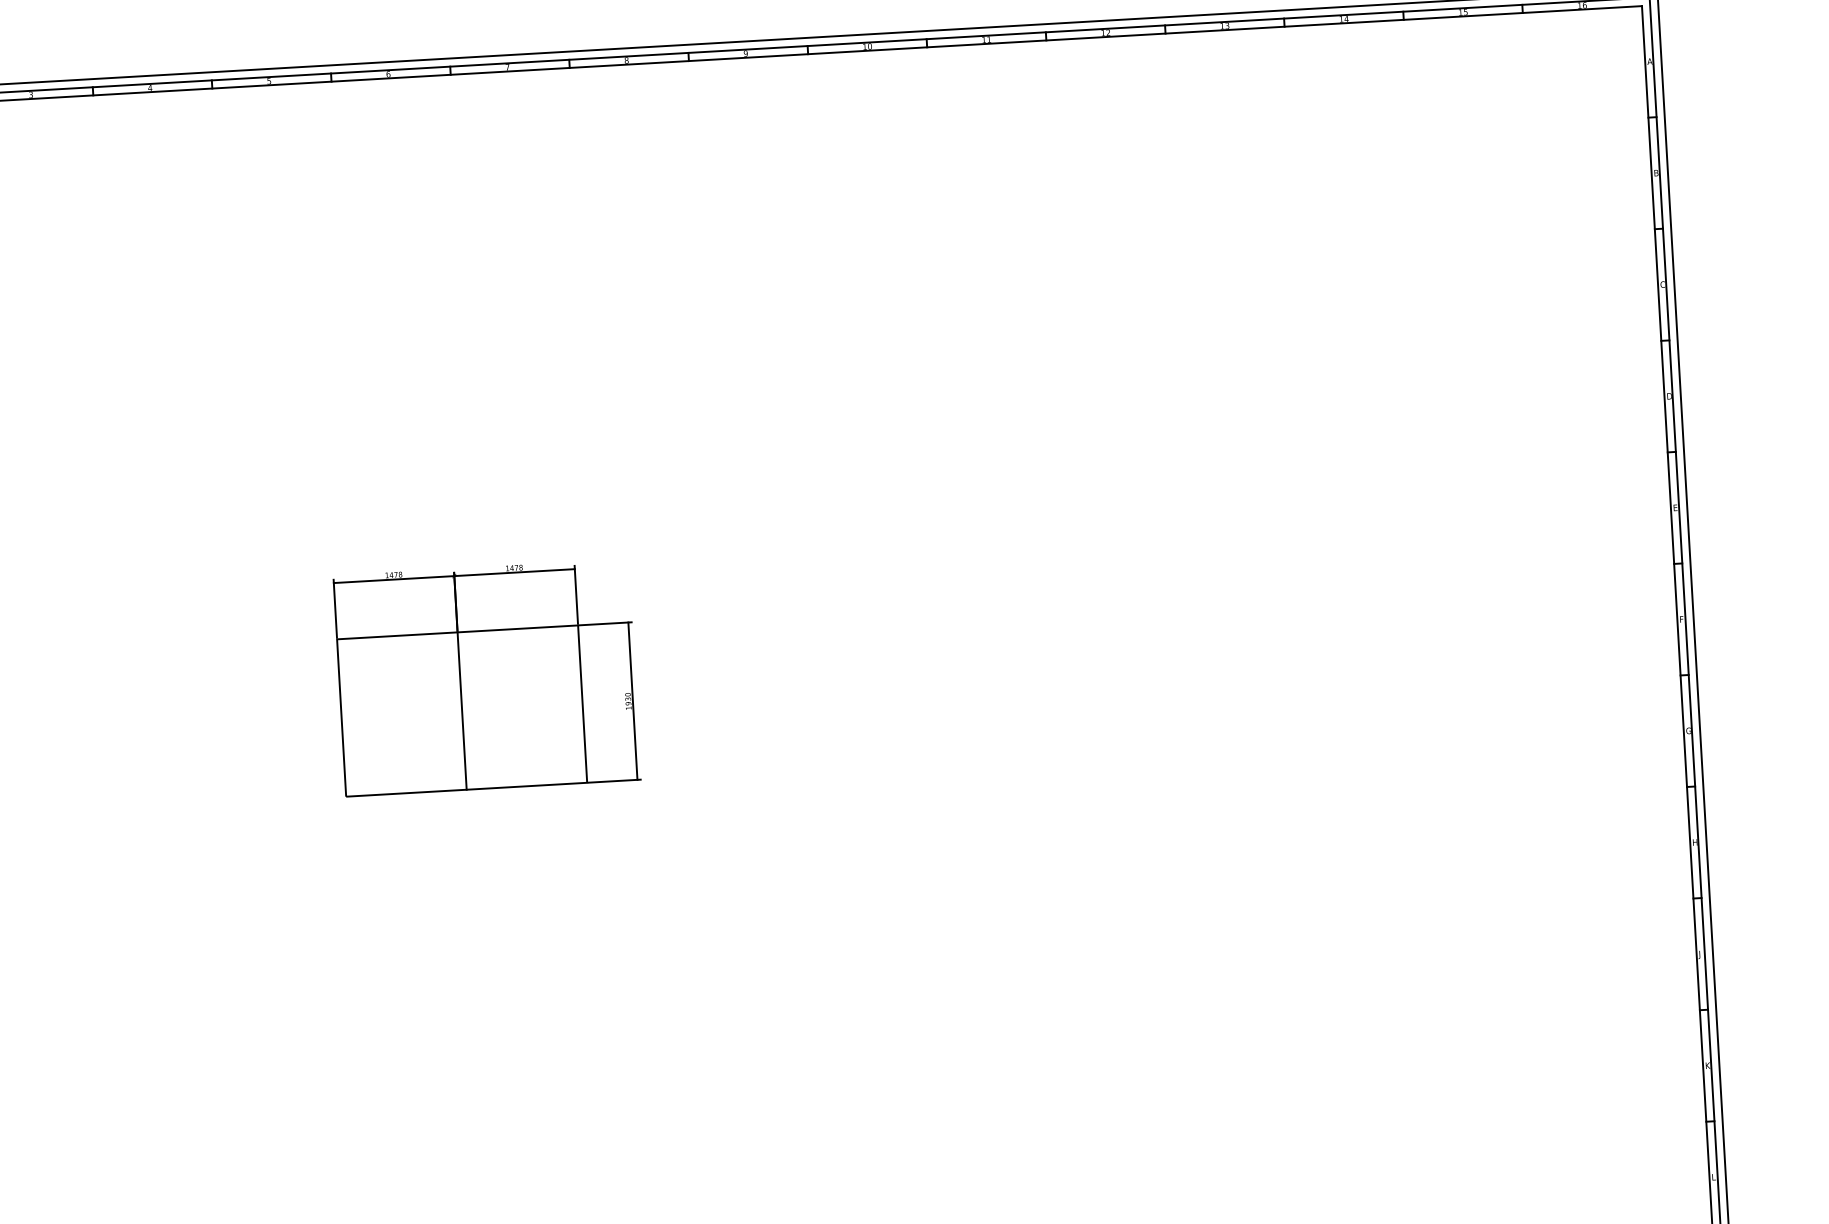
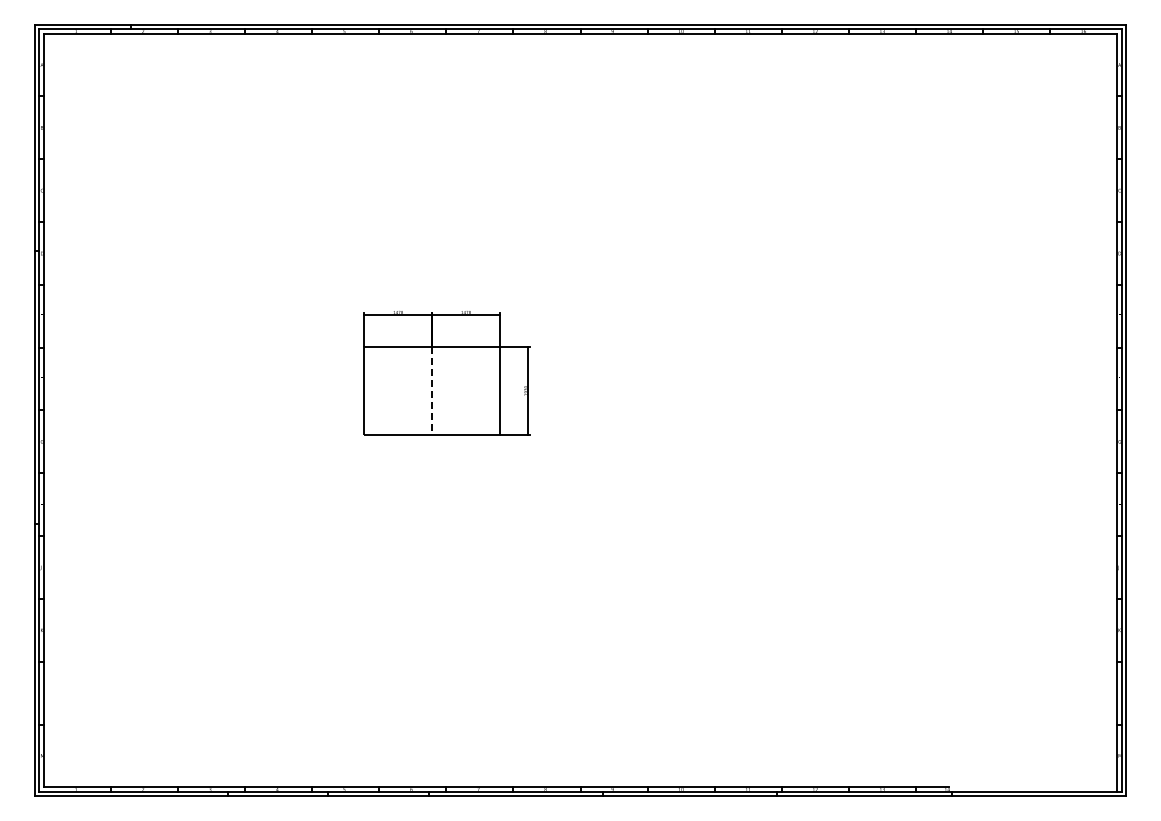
line: (462, 711) -> (432, 391), solid -> dashed

